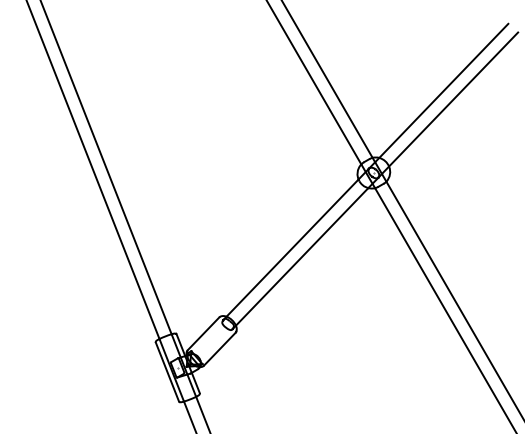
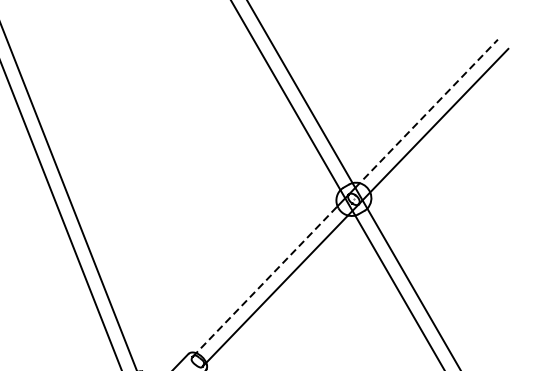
line: (442, 92) -> (427, 113), solid -> dashed
line: (290, 249) -> (264, 281), solid -> dashed

